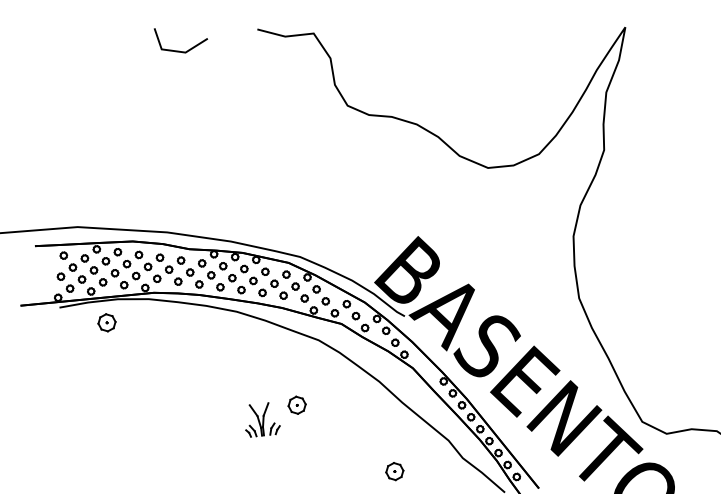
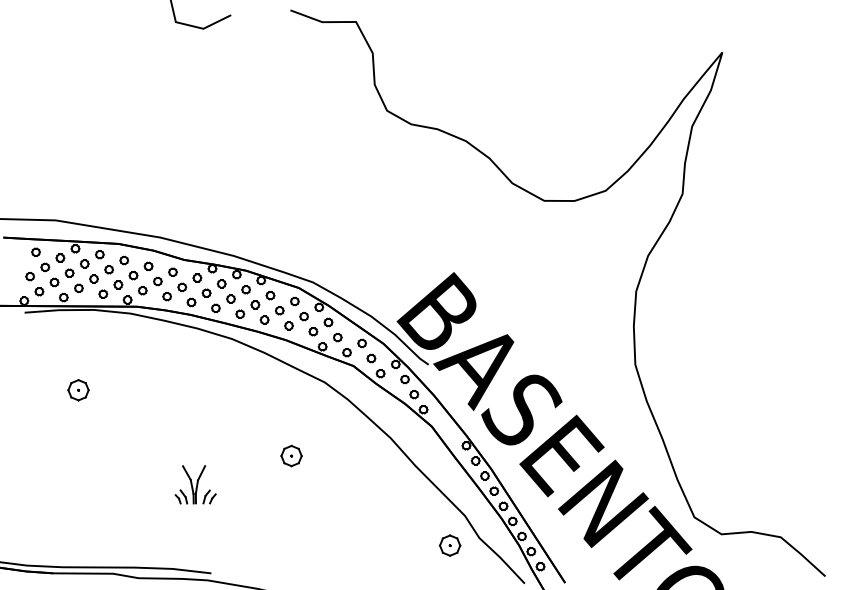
part: (107, 323) -> (78, 390), moved
part: (261, 419) -> (195, 484), moved
part: (394, 471) -> (449, 545), moved

